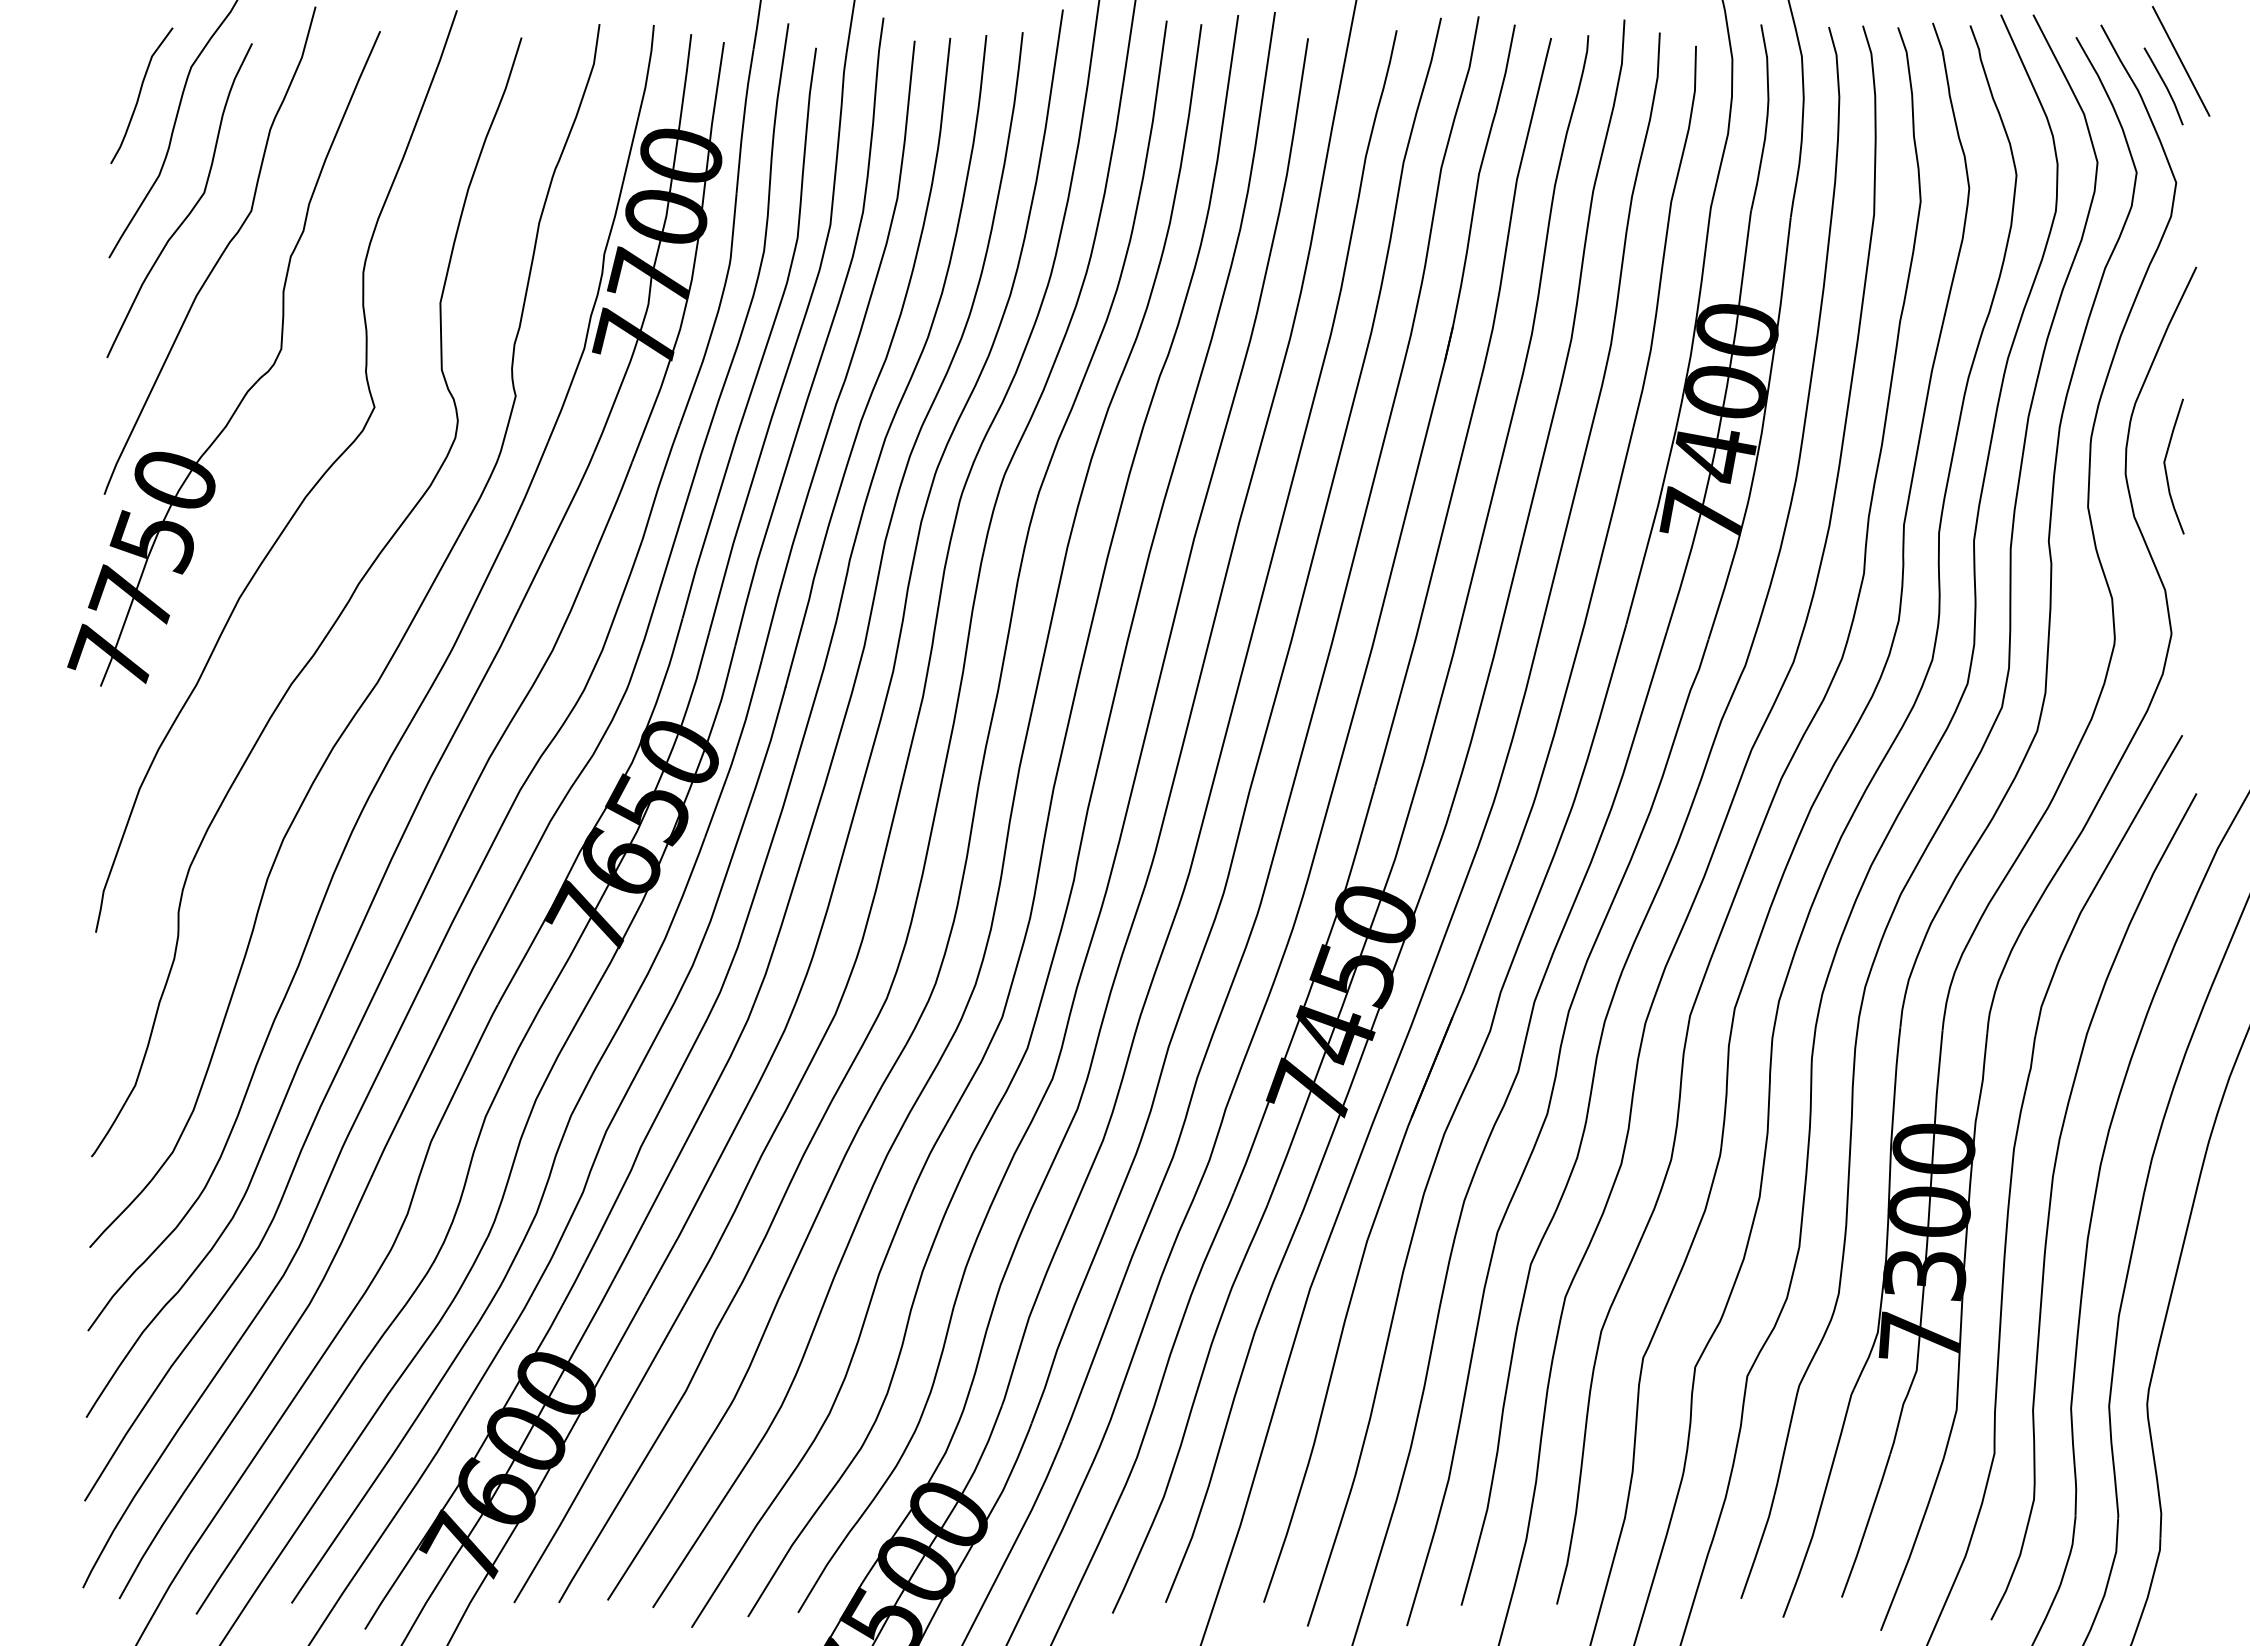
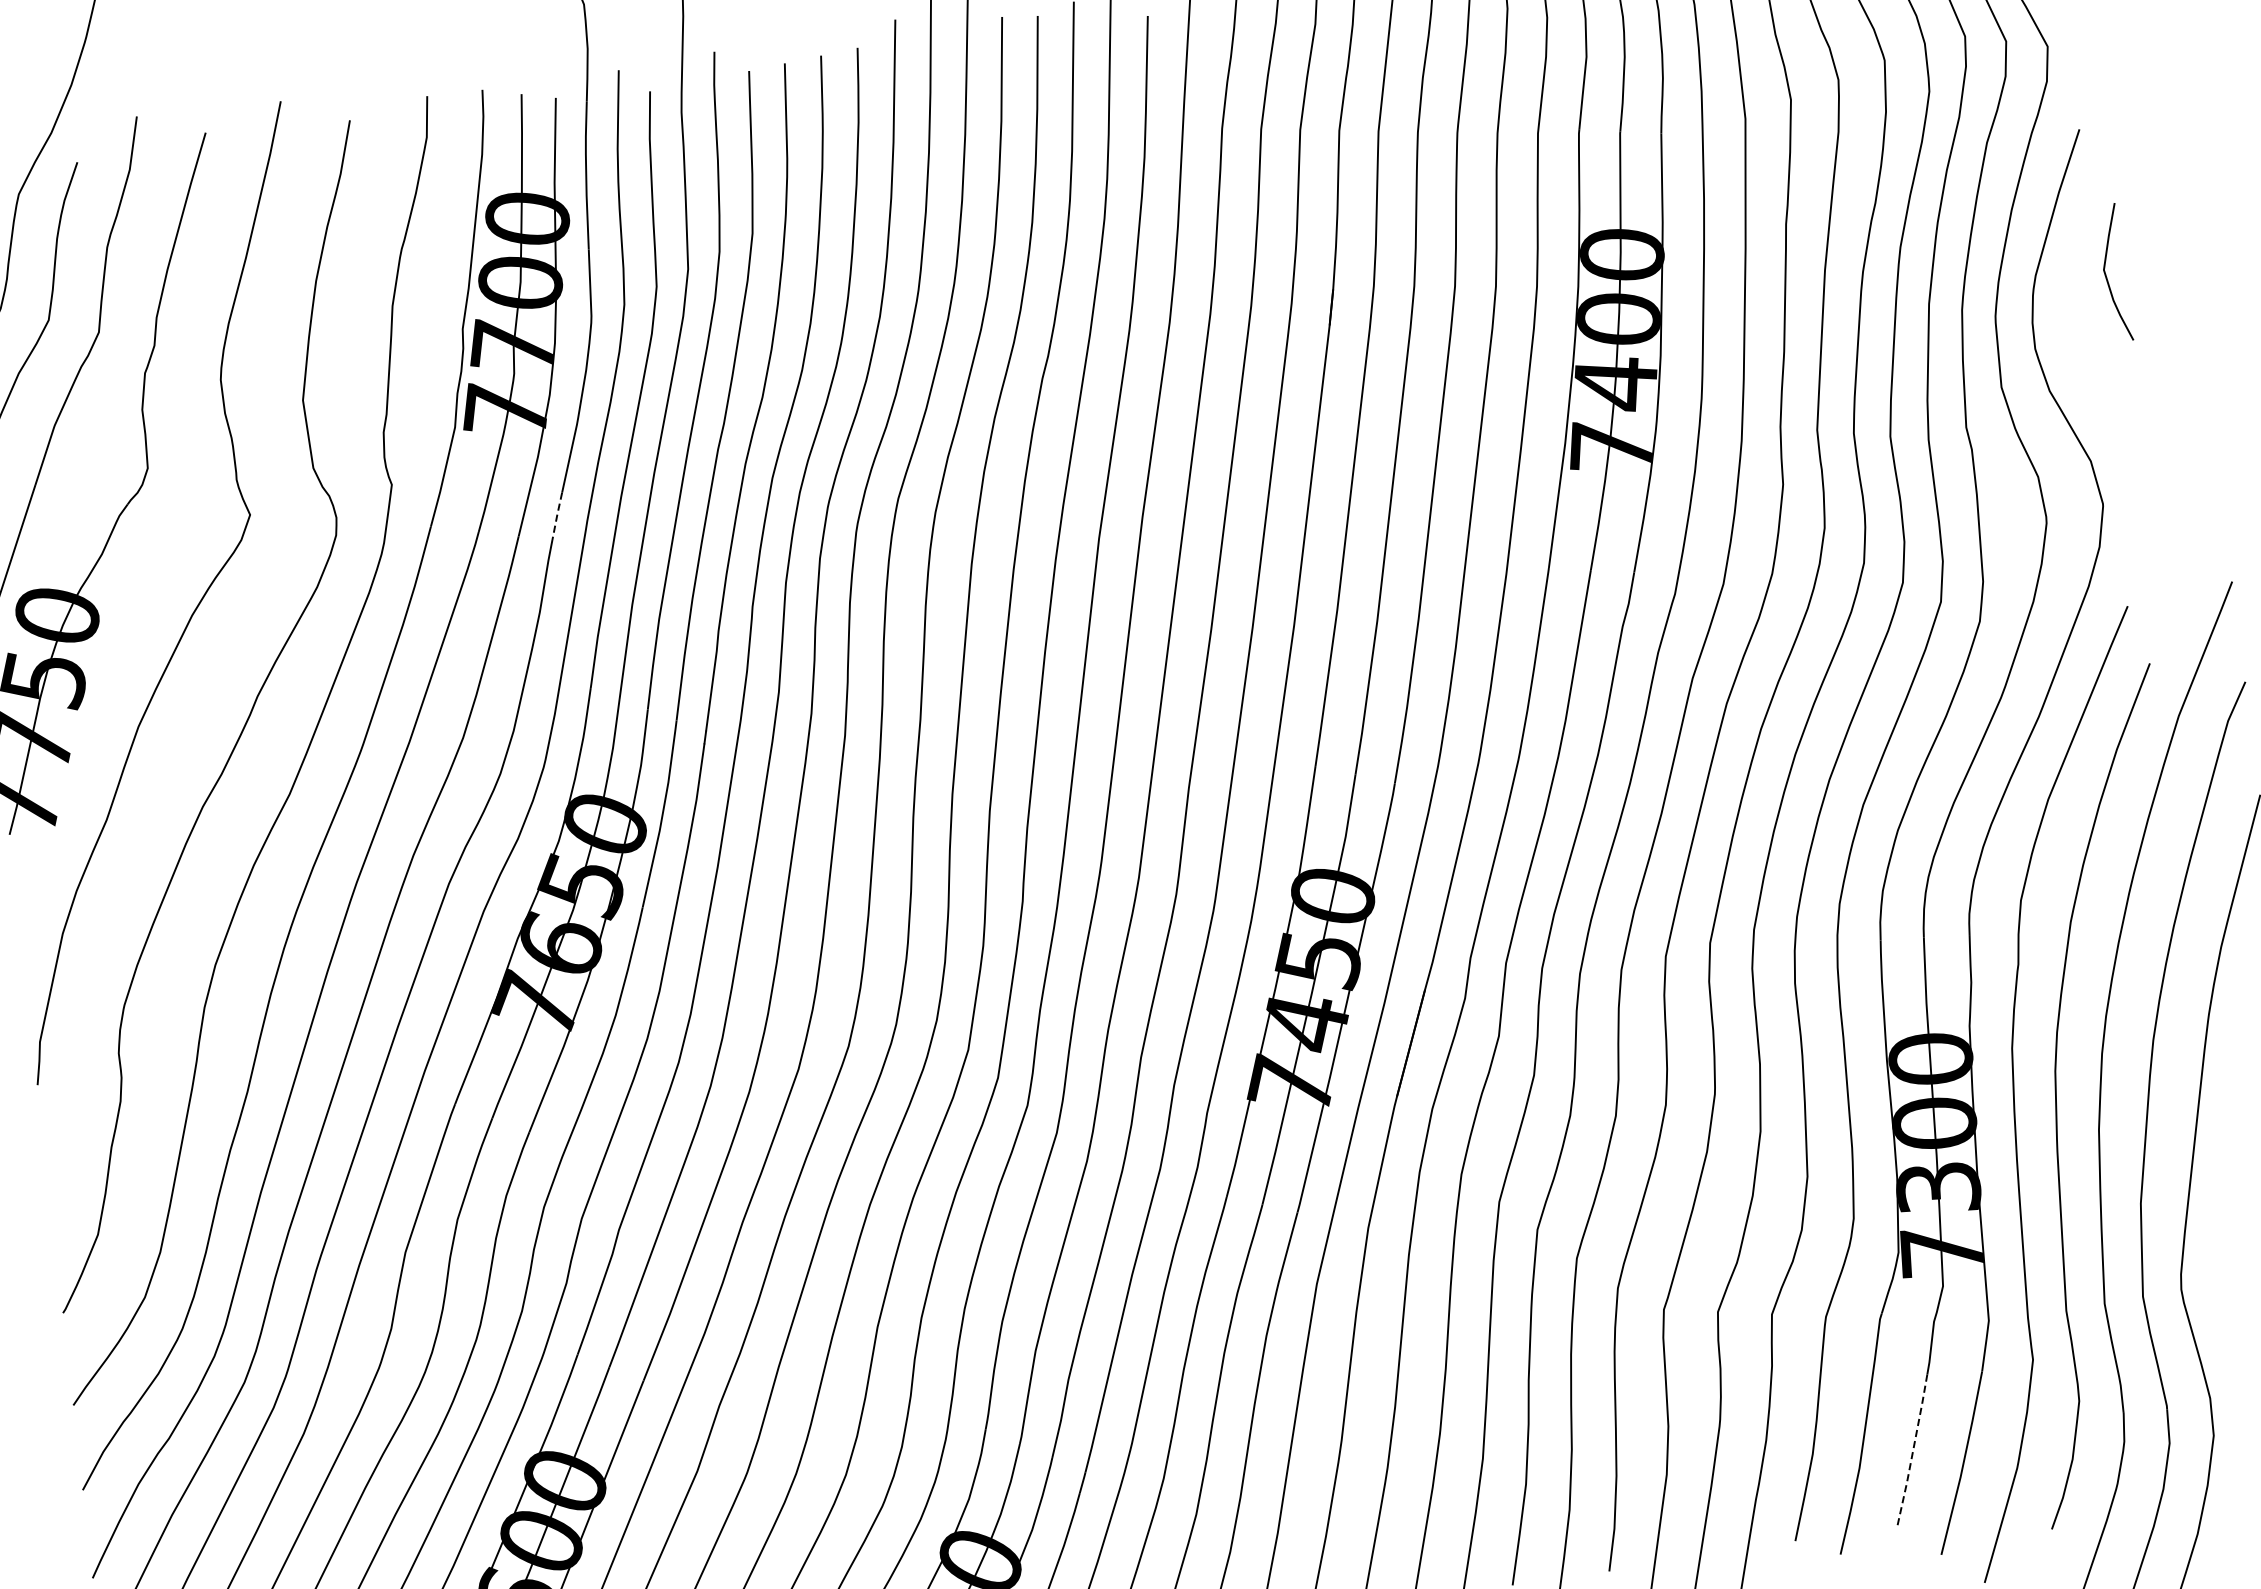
line: (671, 447) -> (556, 516), solid -> dashed
curve: (2166, 467) -> (2106, 274), moved
line: (1866, 1525) -> (1912, 1449), solid -> dashed

